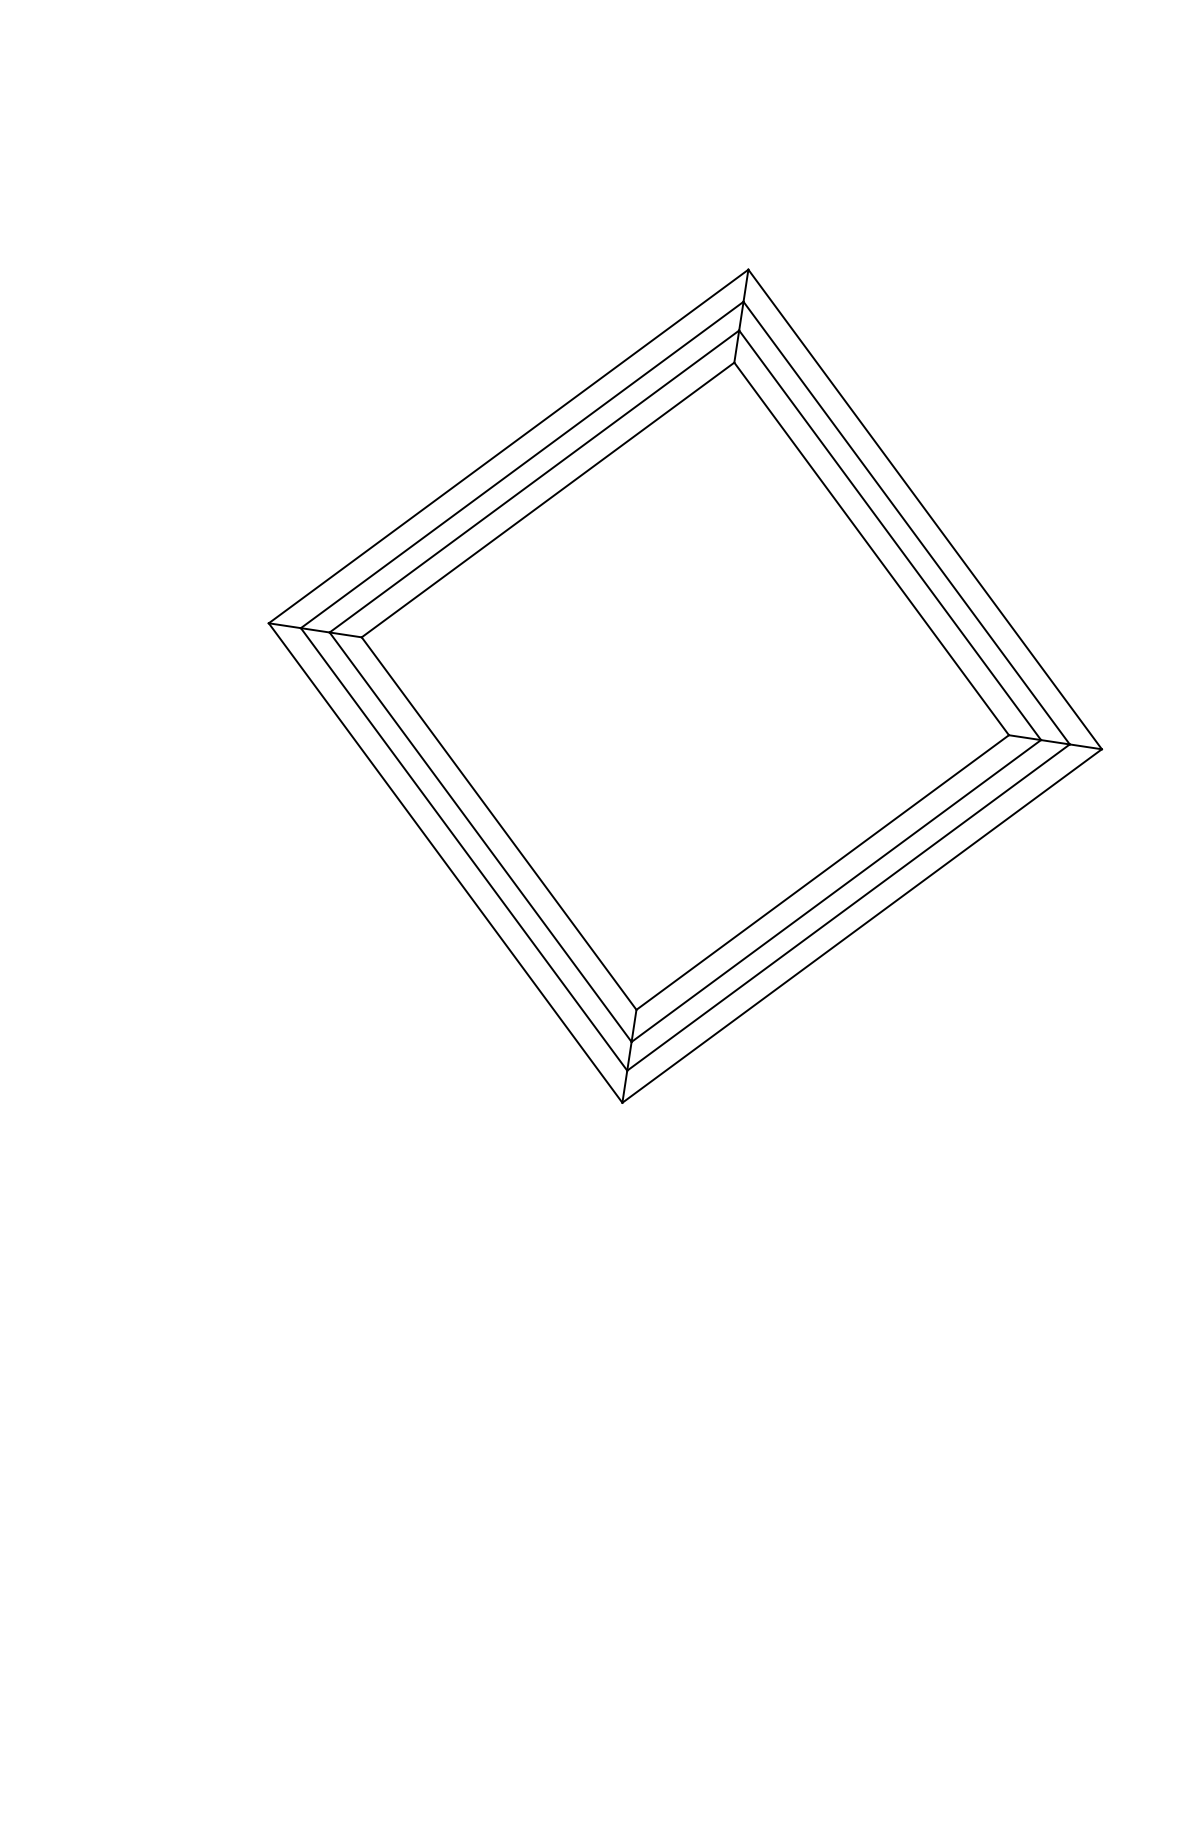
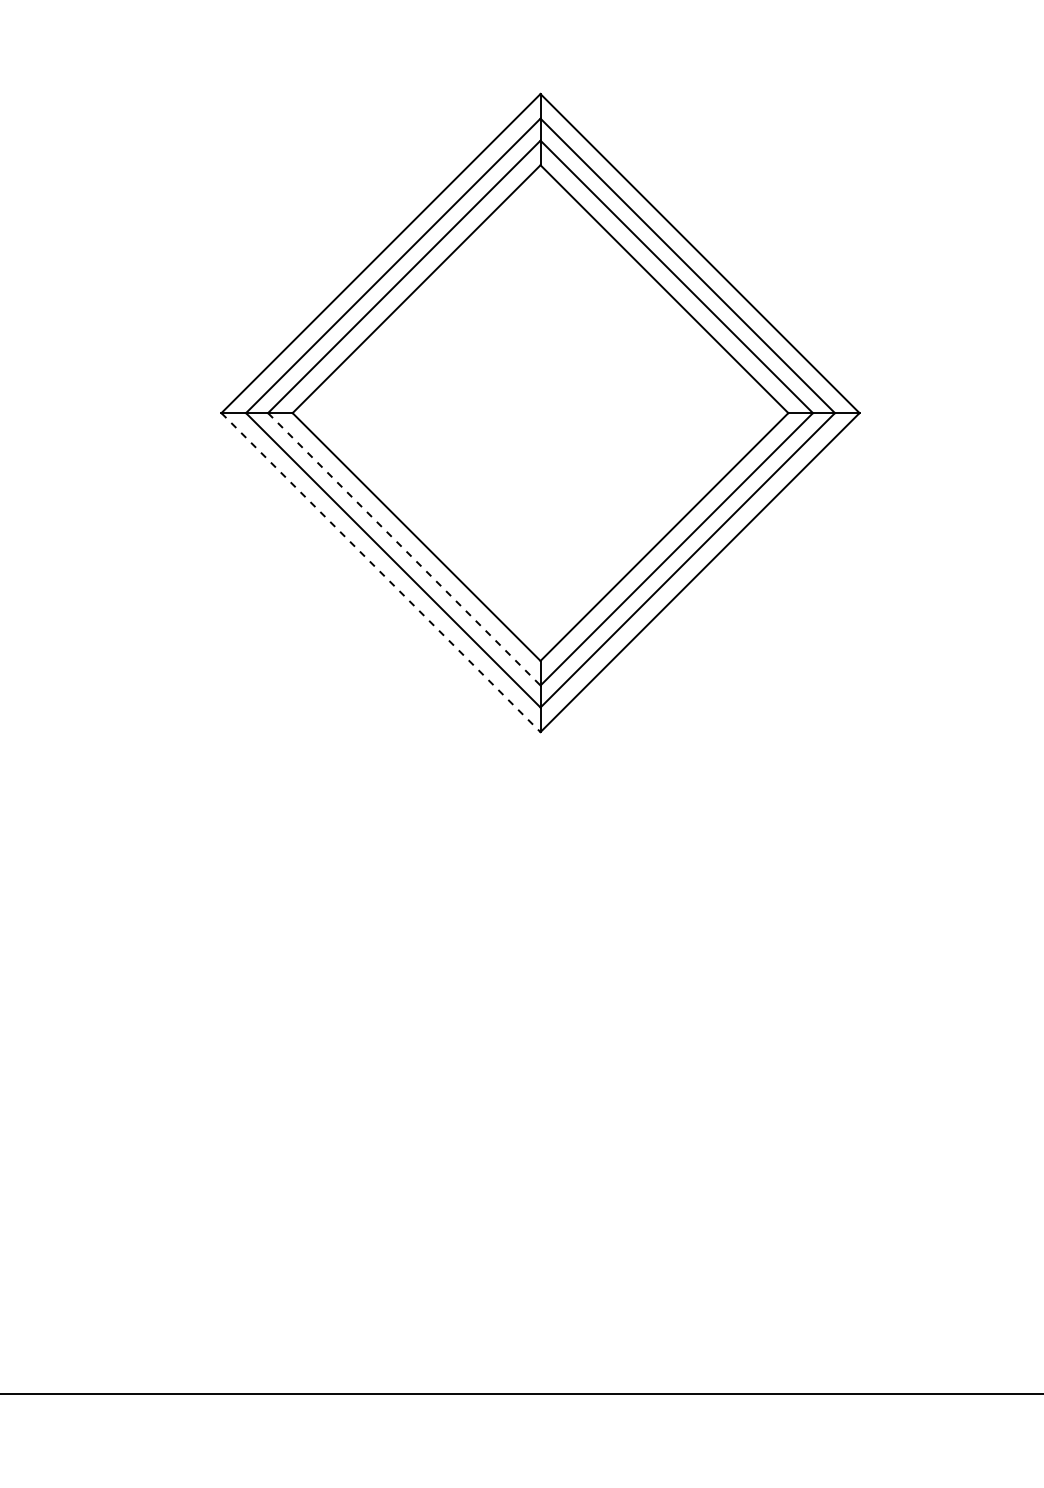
line: (480, 837) -> (404, 549), solid -> dashed
line: (446, 862) -> (381, 572), solid -> dashed

